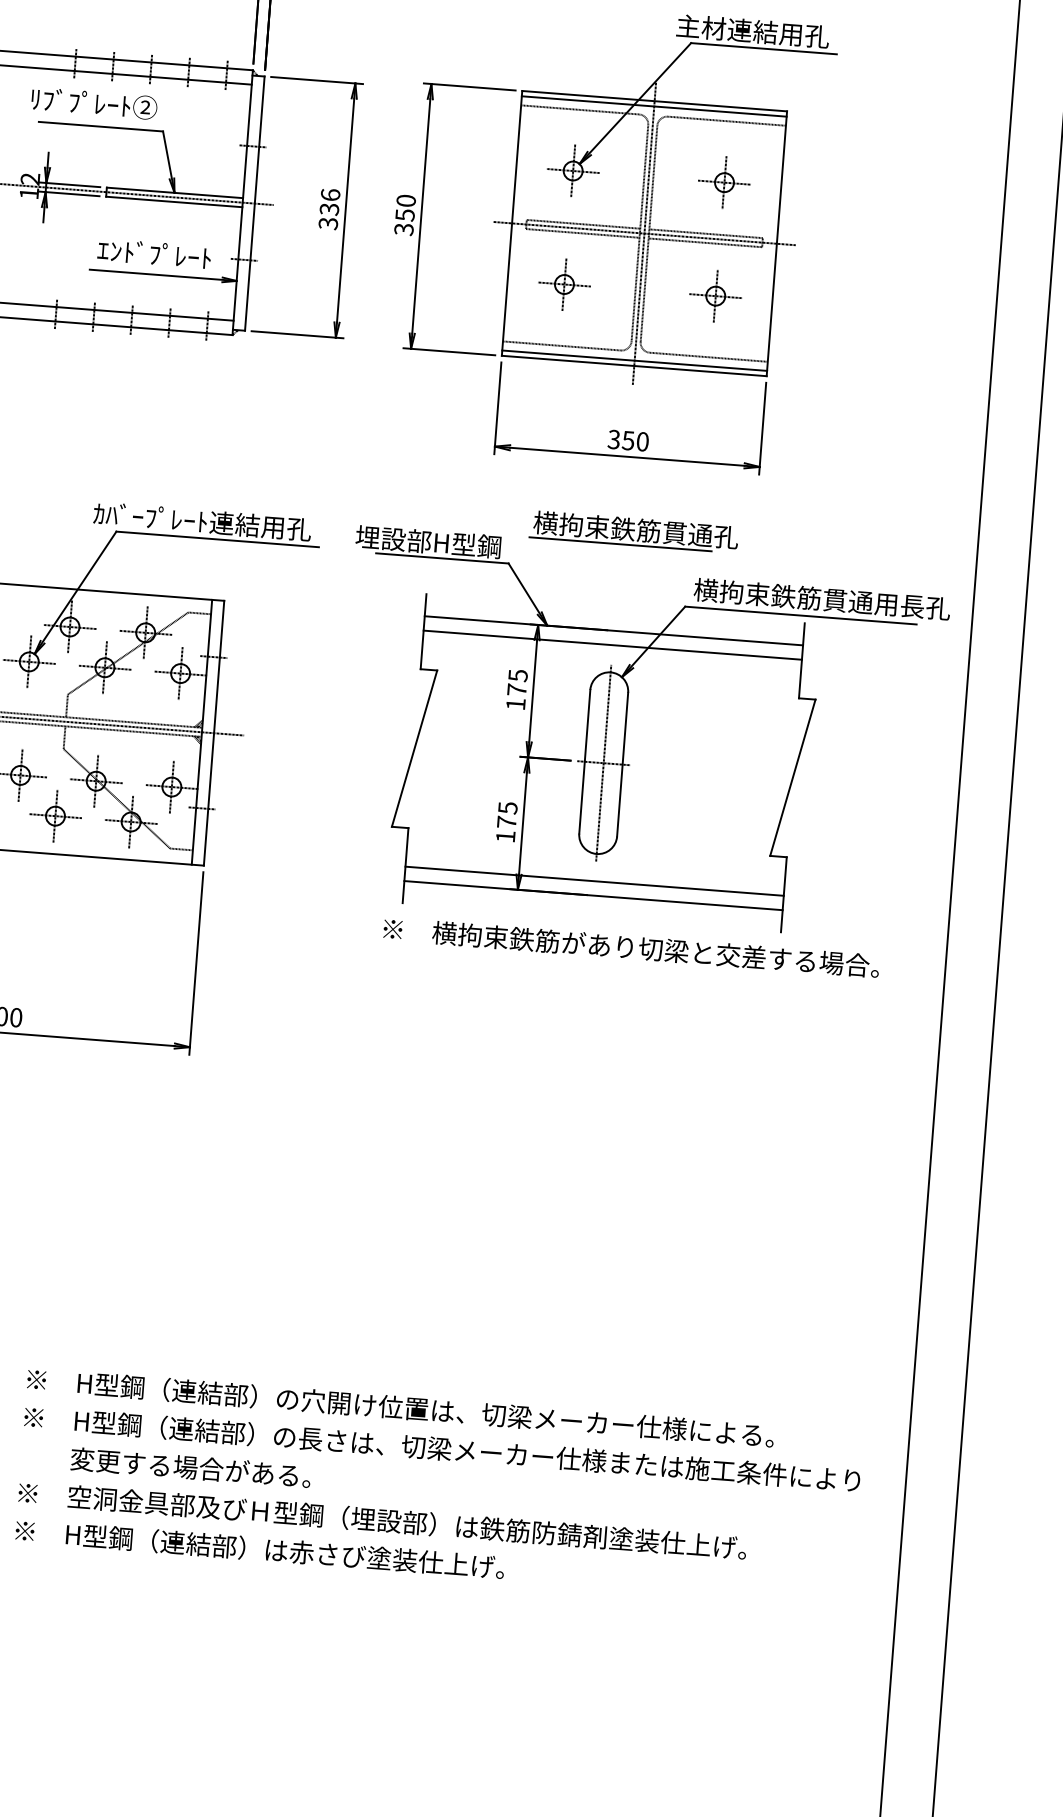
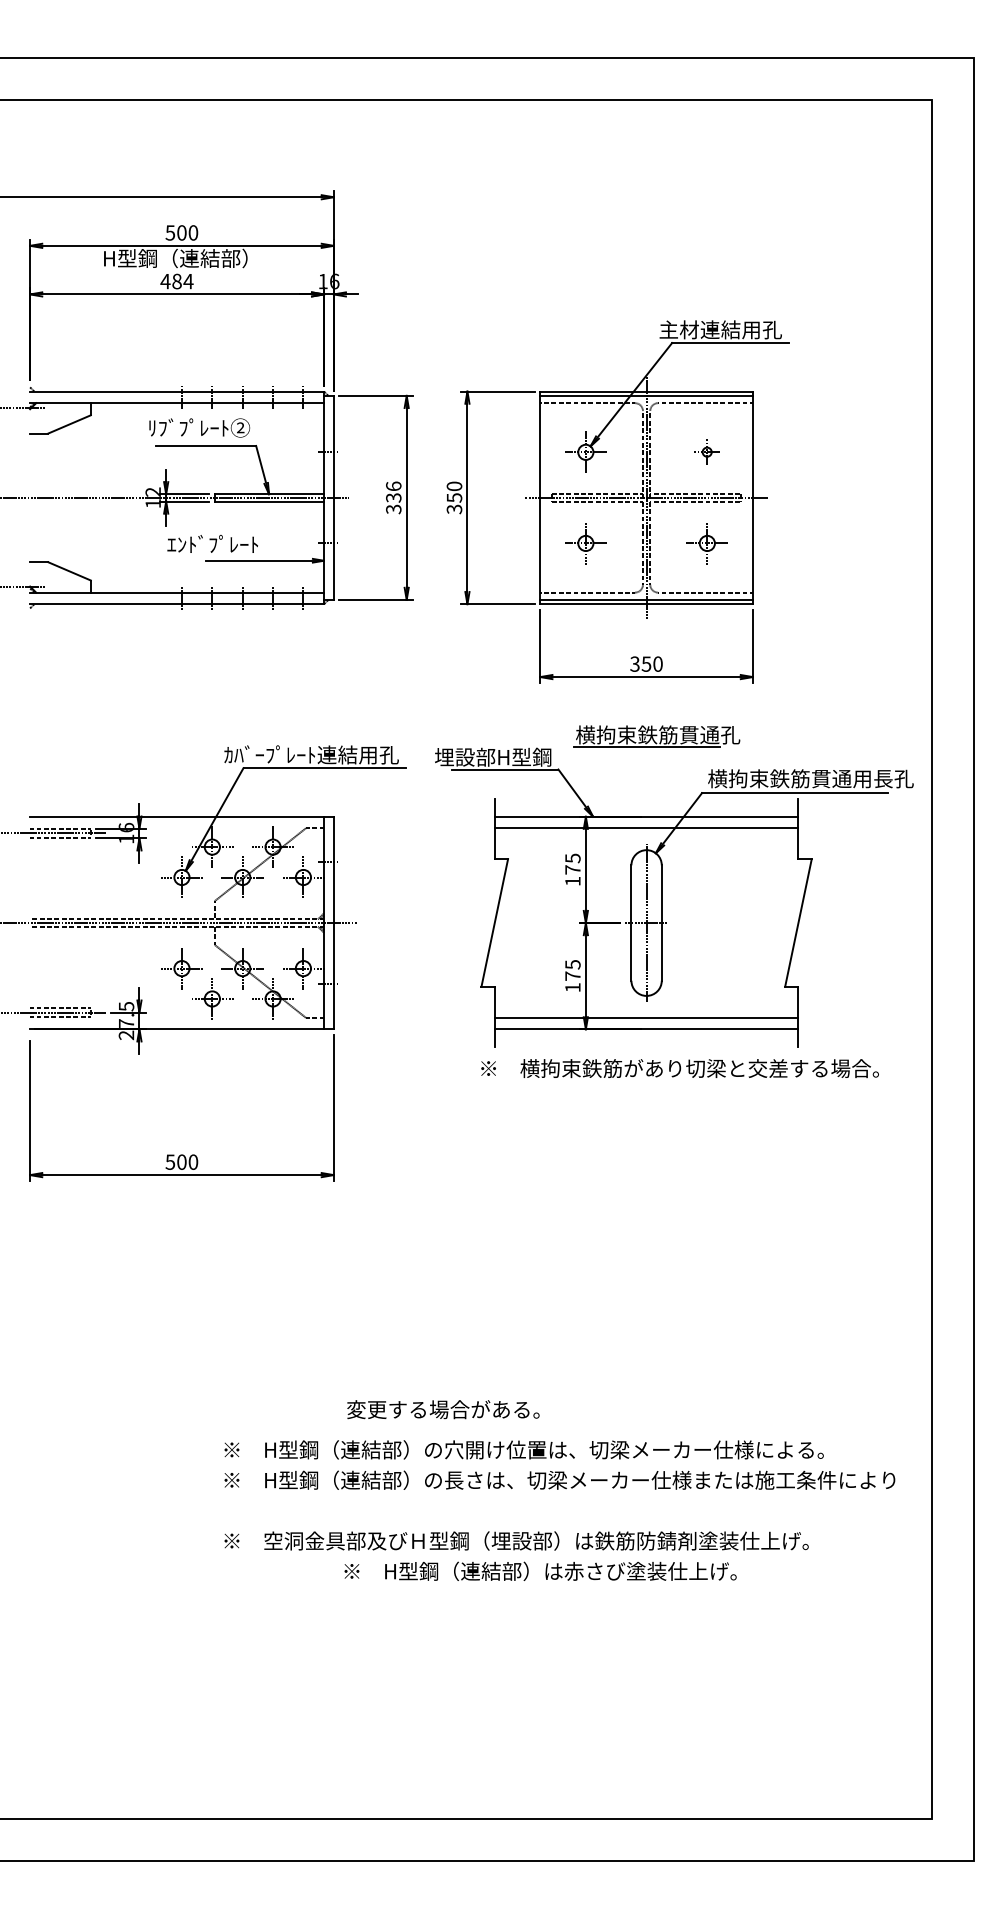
part: (723, 181) -> (706, 451), size x0.6
text: (154, 253) -> (212, 543), moved
text: (191, 1467) -> (443, 1409), moved
text: (260, 1548) -> (540, 1570), moved

